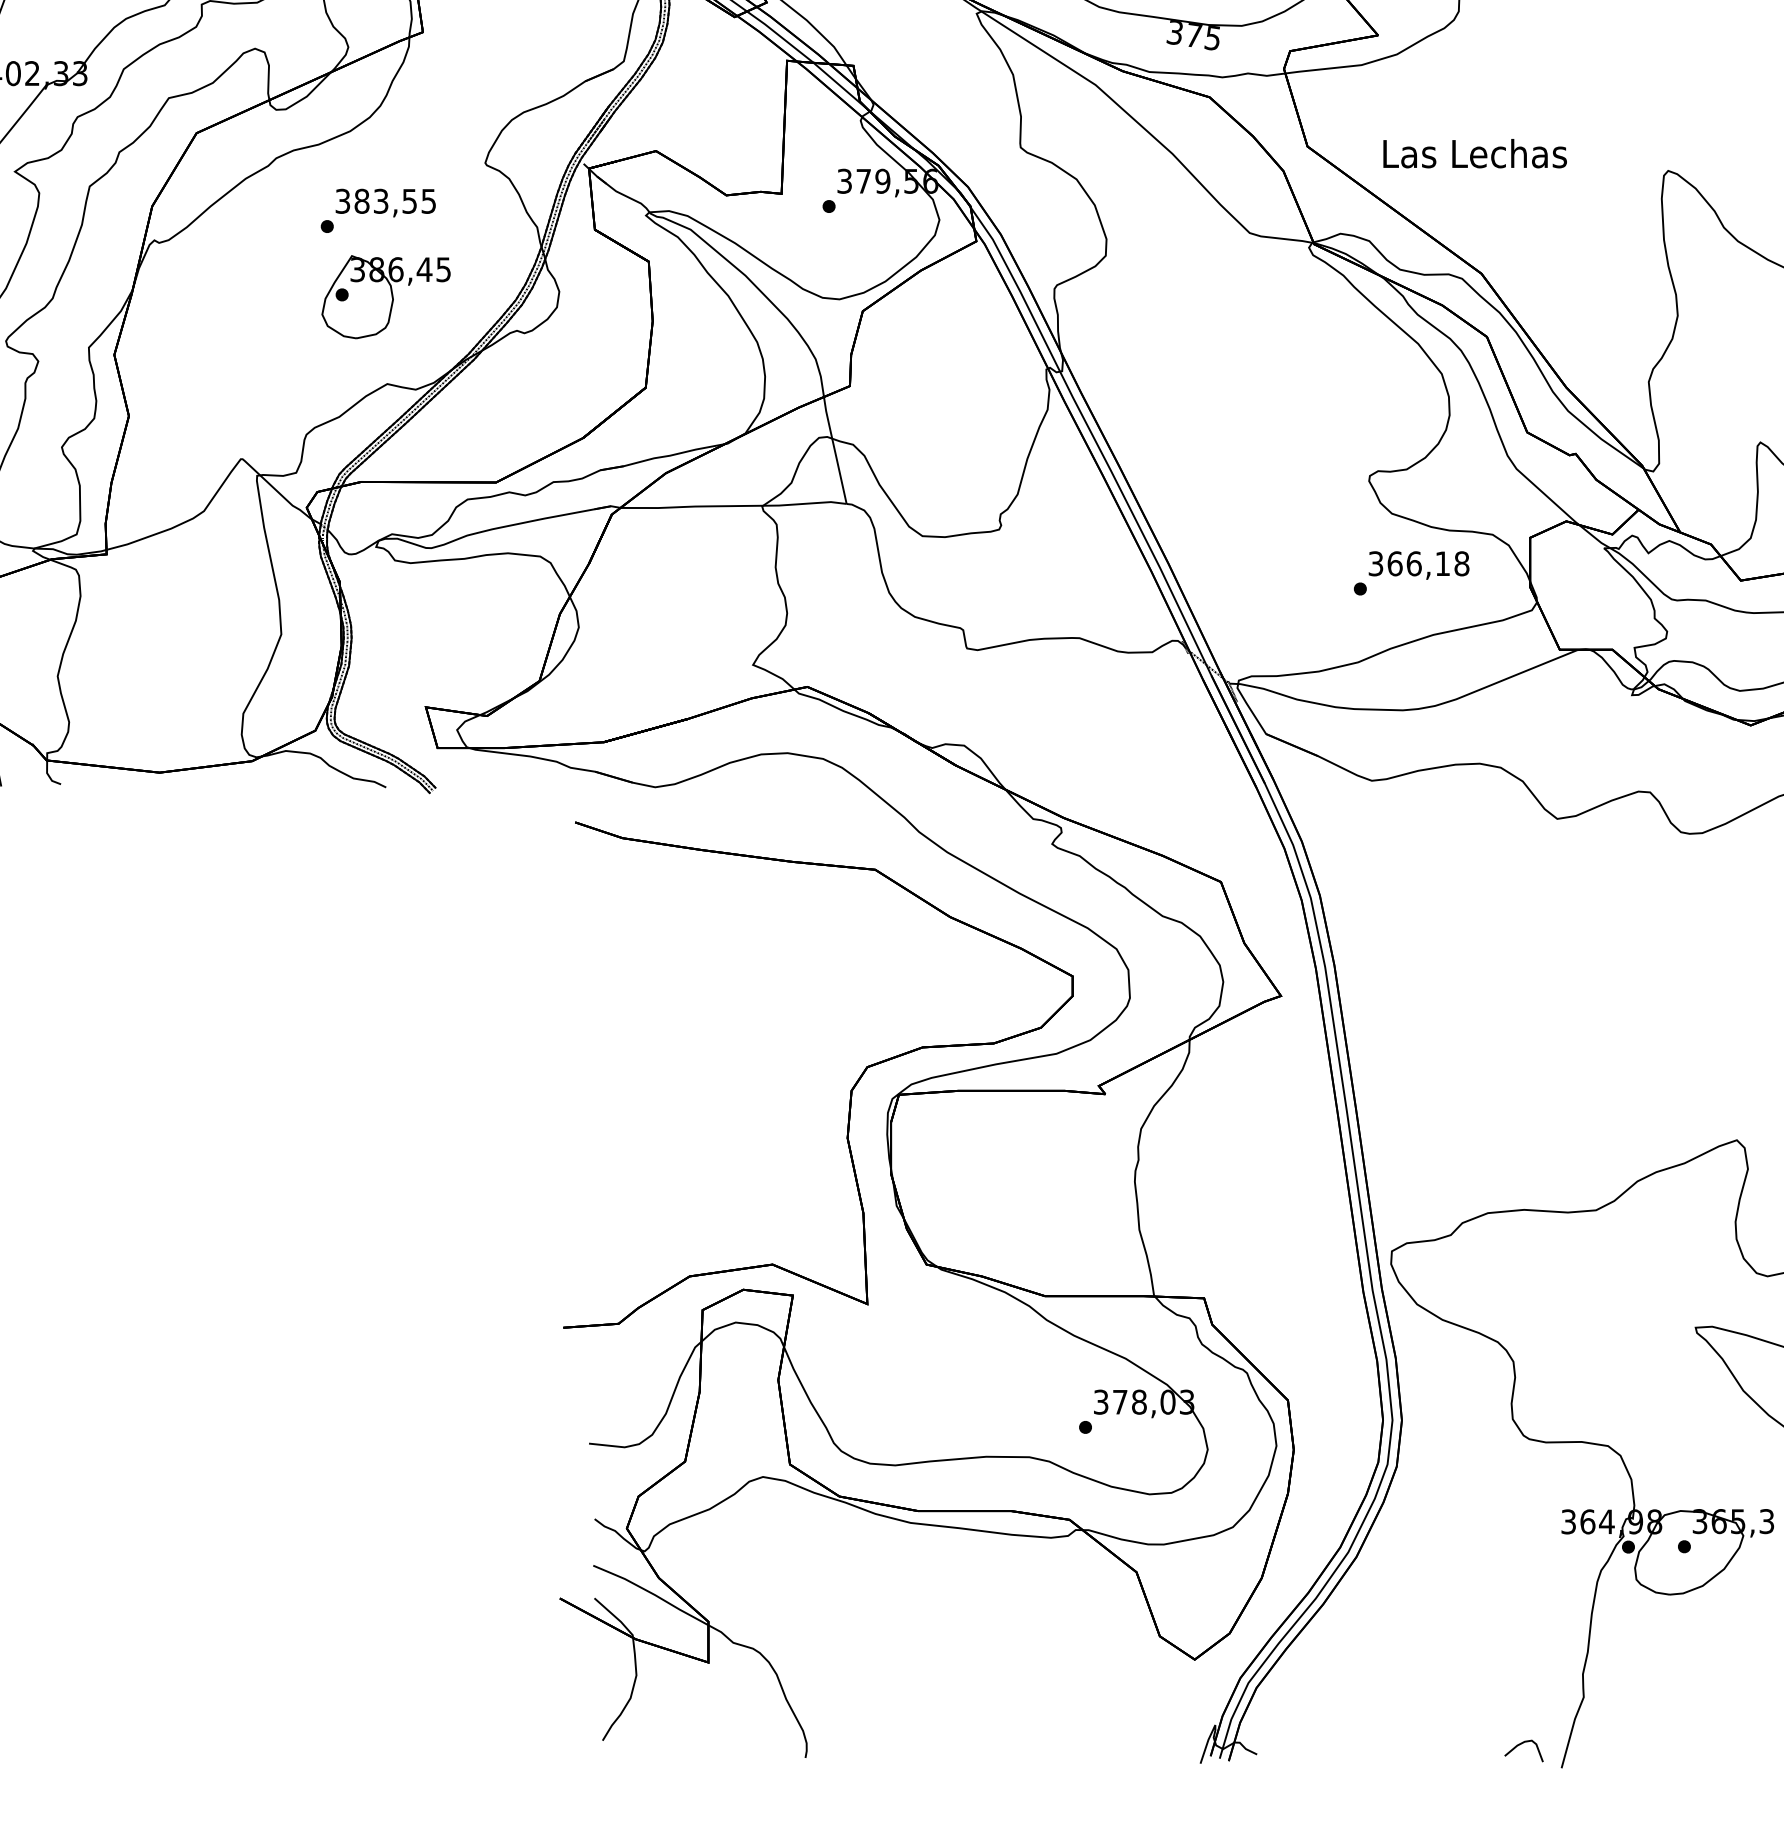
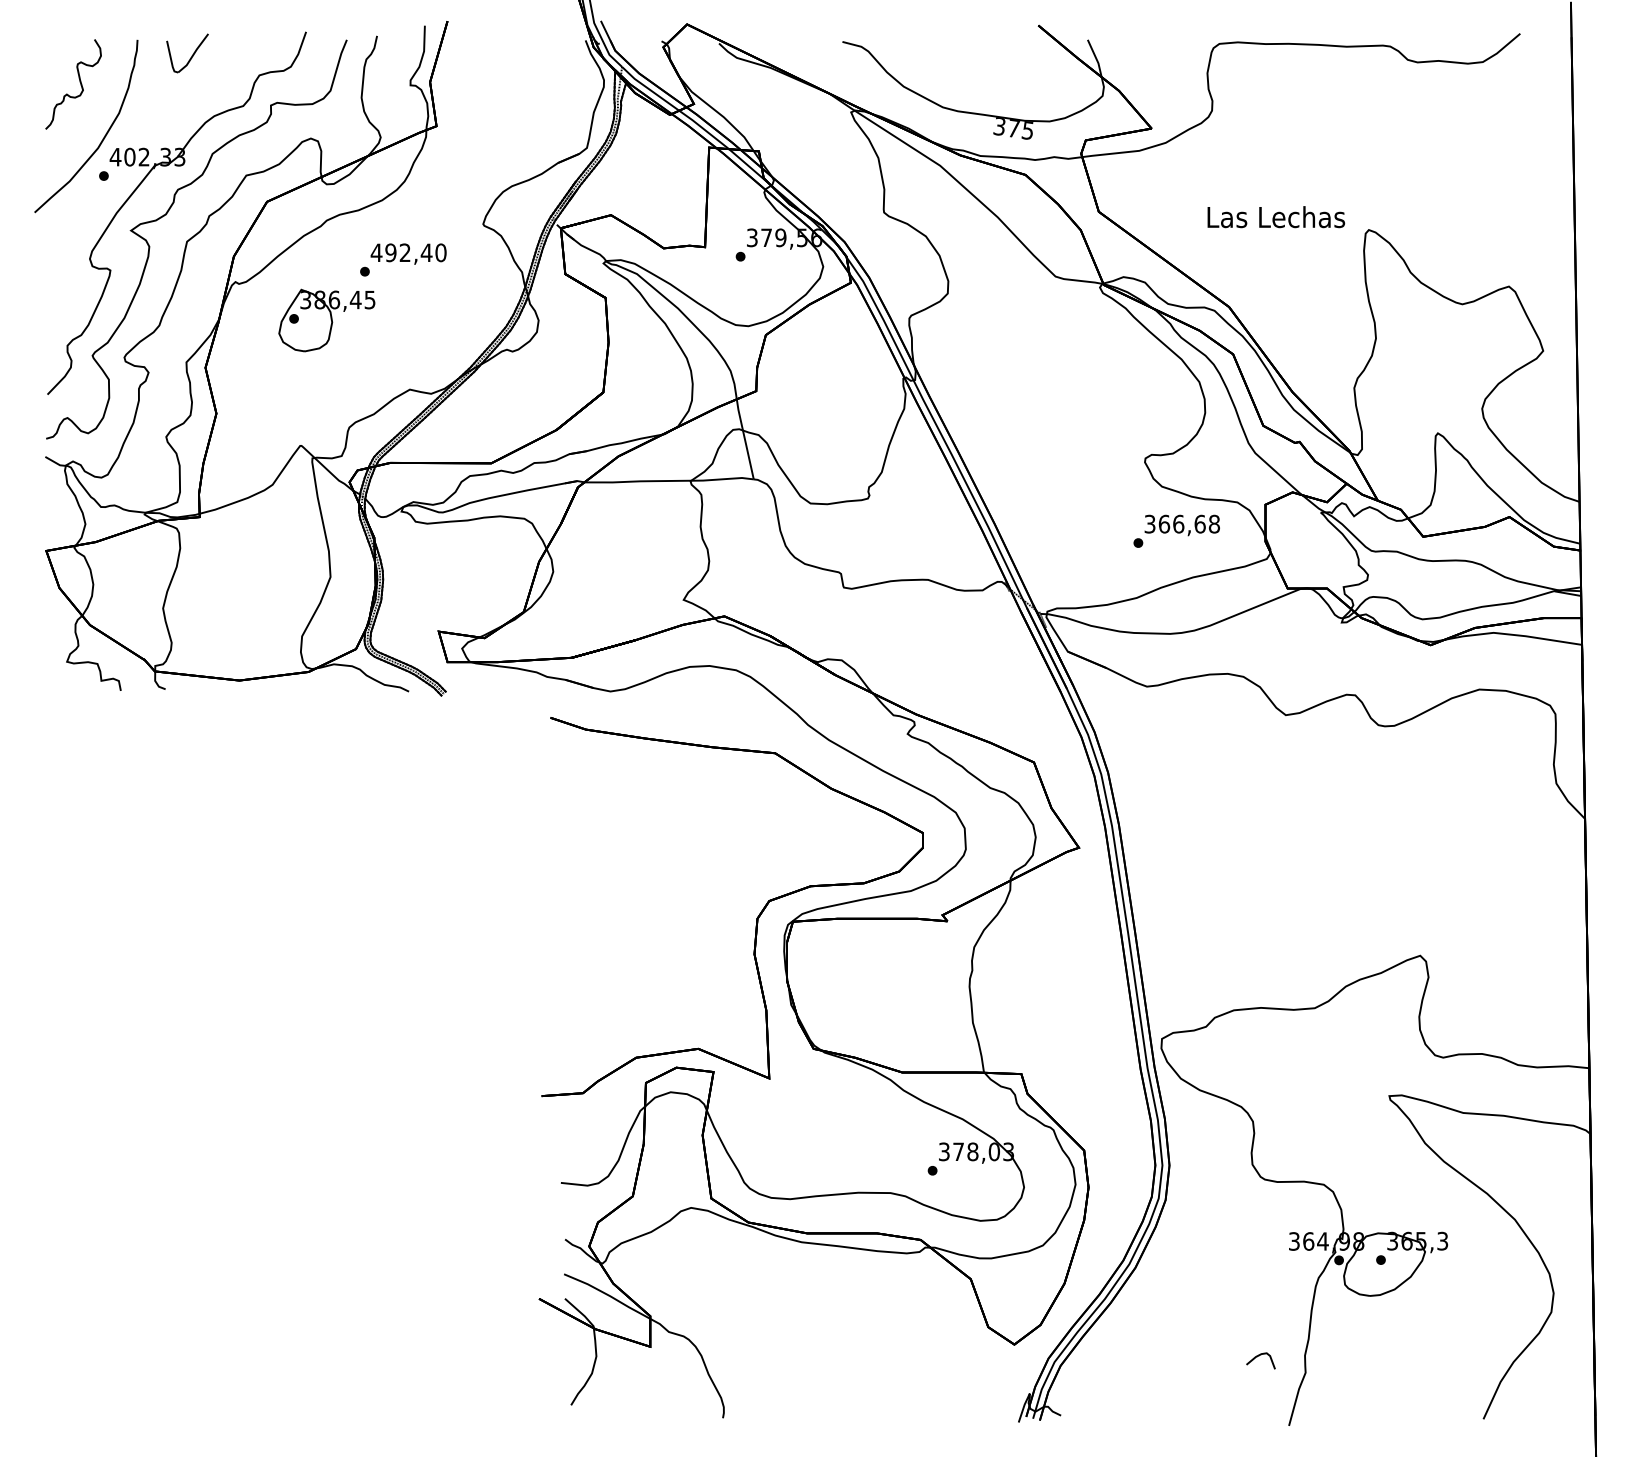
text: (1475, 154) -> (1276, 217), moved
text: (385, 200) -> (408, 252), 383,55 -> 492,40
part: (385, 297) -> (326, 320), moved
text: (1442, 562) -> (1199, 523), 366,18 -> 366,68
curve: (1522, 1744) -> (1259, 1356), moved

